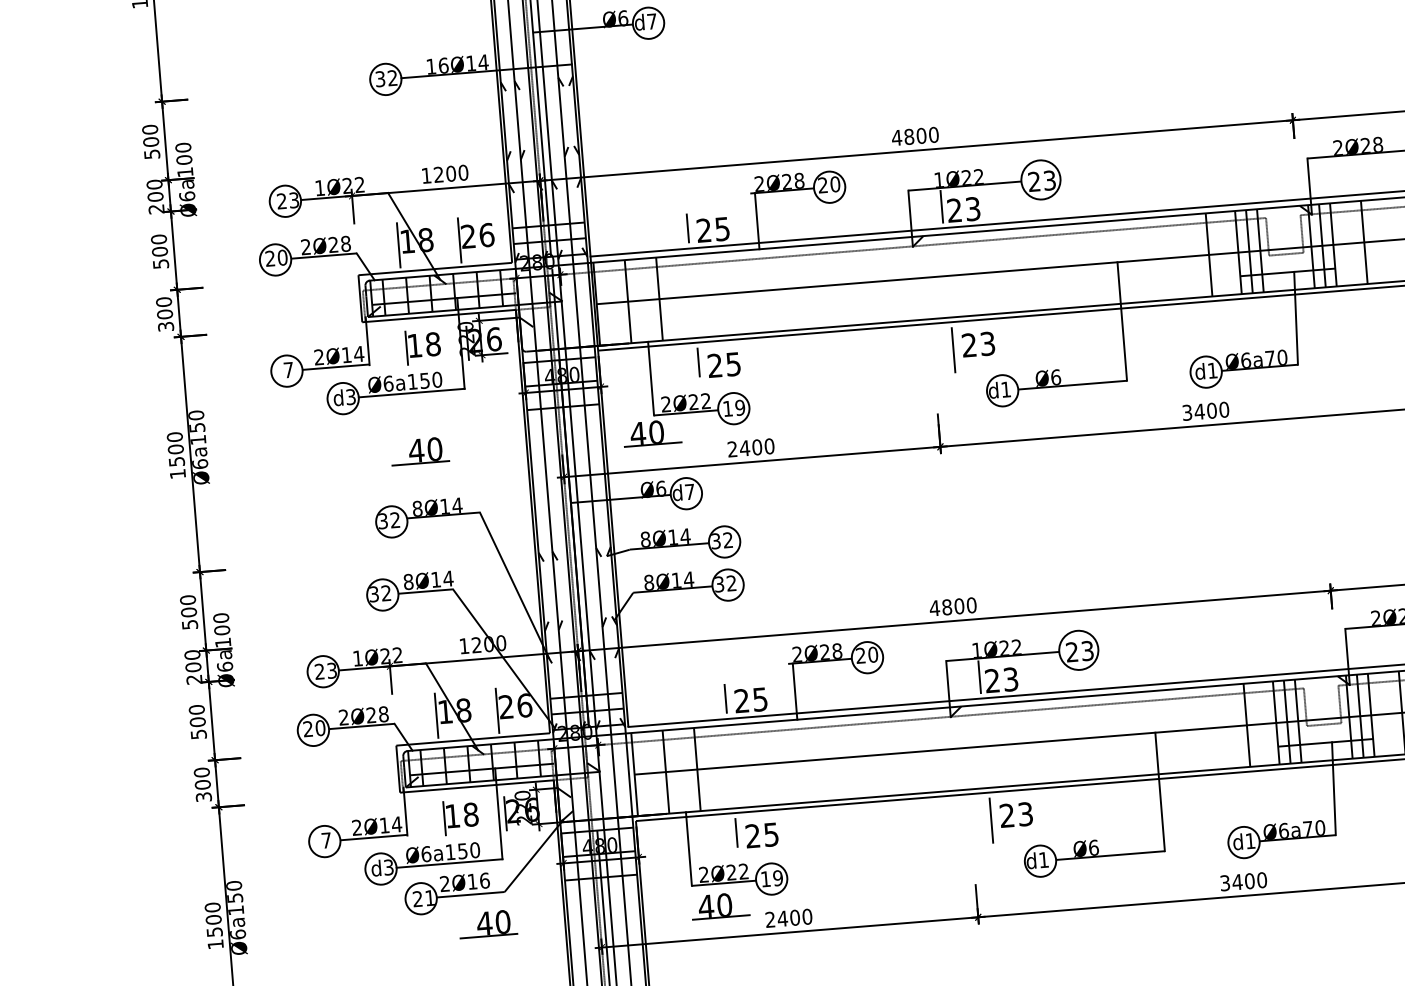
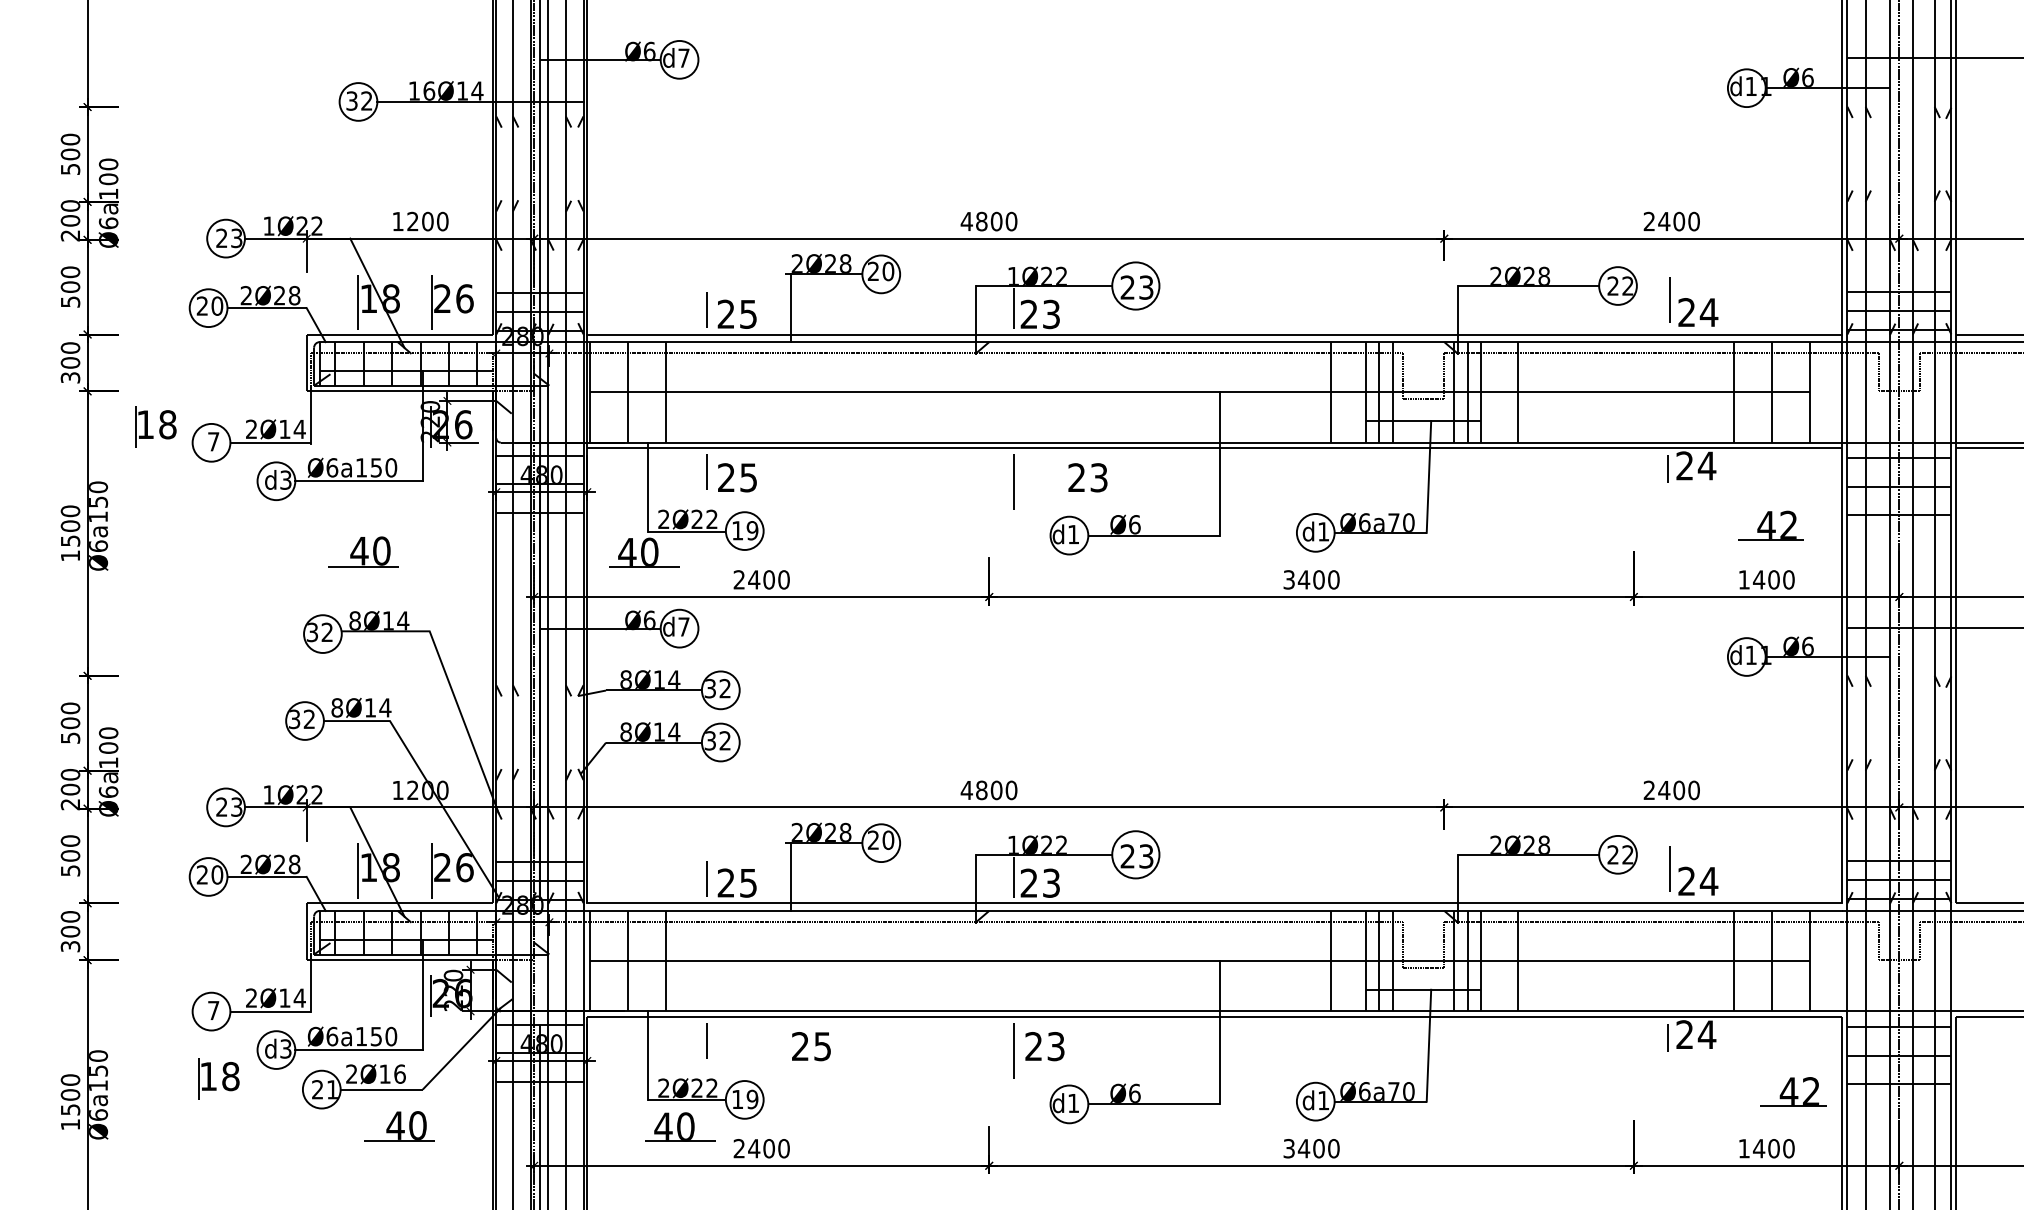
text: (978, 344) -> (1087, 477), moved
part: (423, 346) -> (155, 426), moved
part: (460, 817) -> (218, 1078), moved
text: (762, 835) -> (811, 1046), moved

